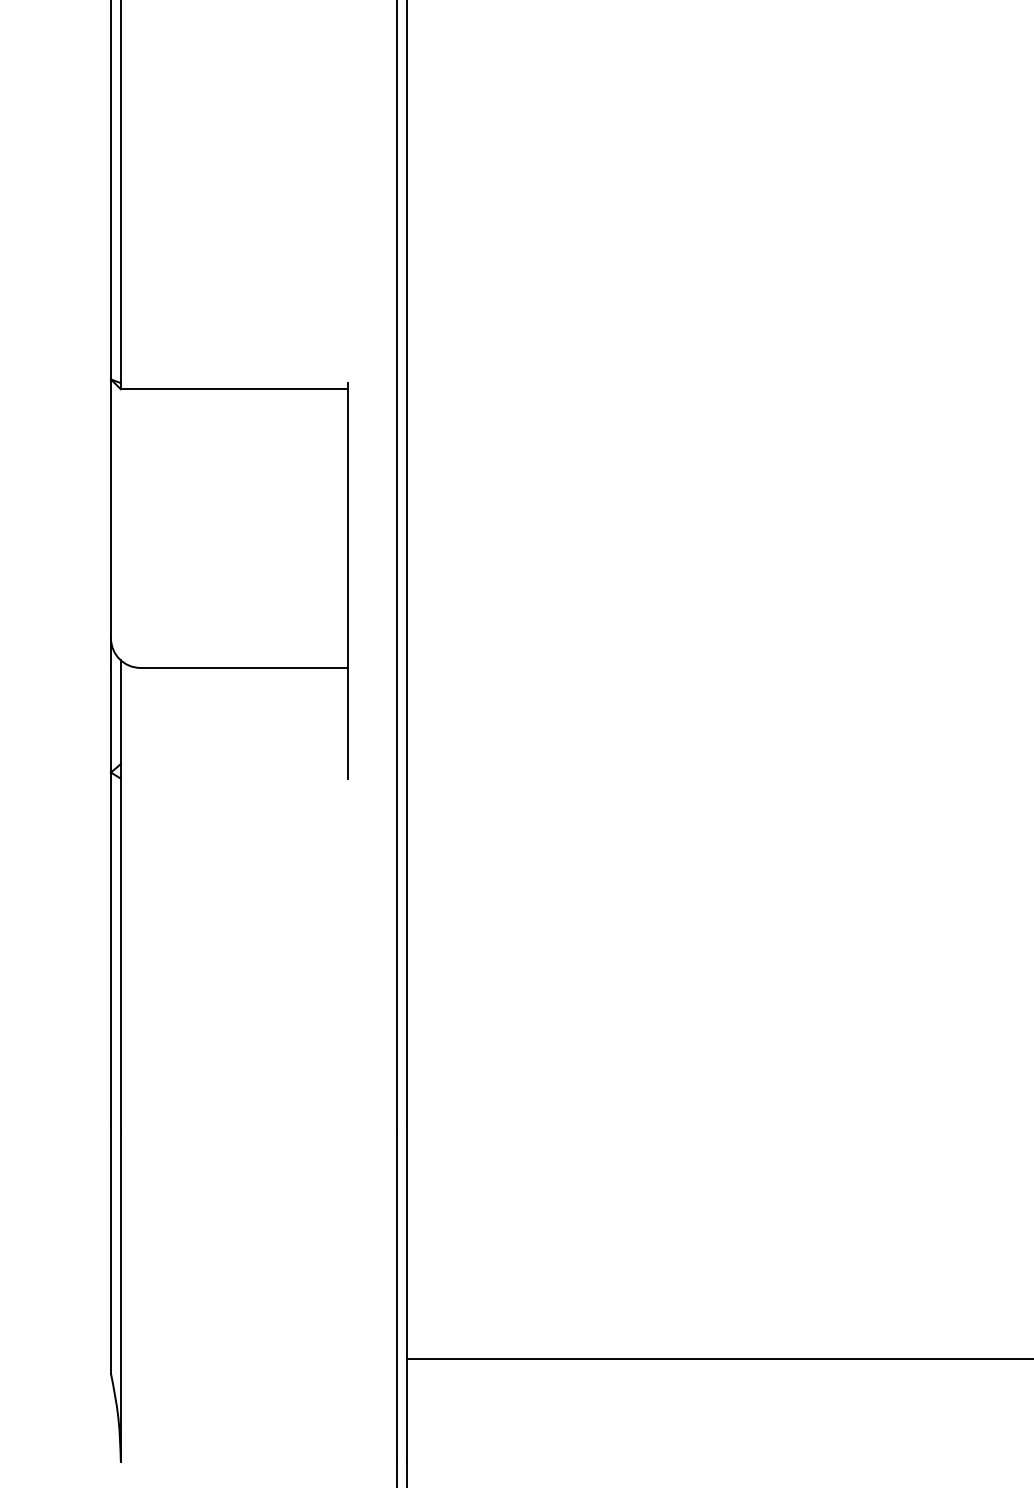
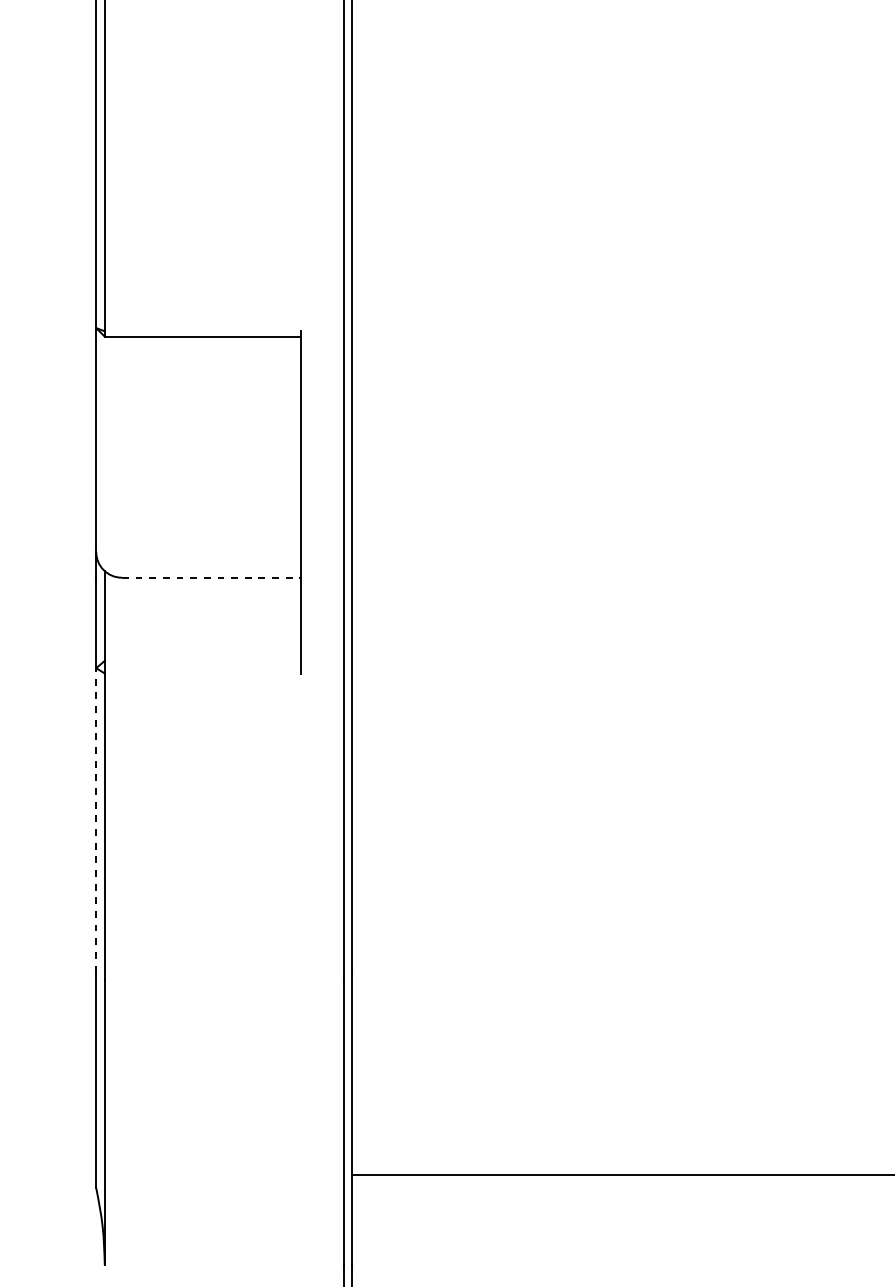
line: (244, 667) -> (211, 577), solid -> dashed
line: (111, 948) -> (96, 820), solid -> dashed

